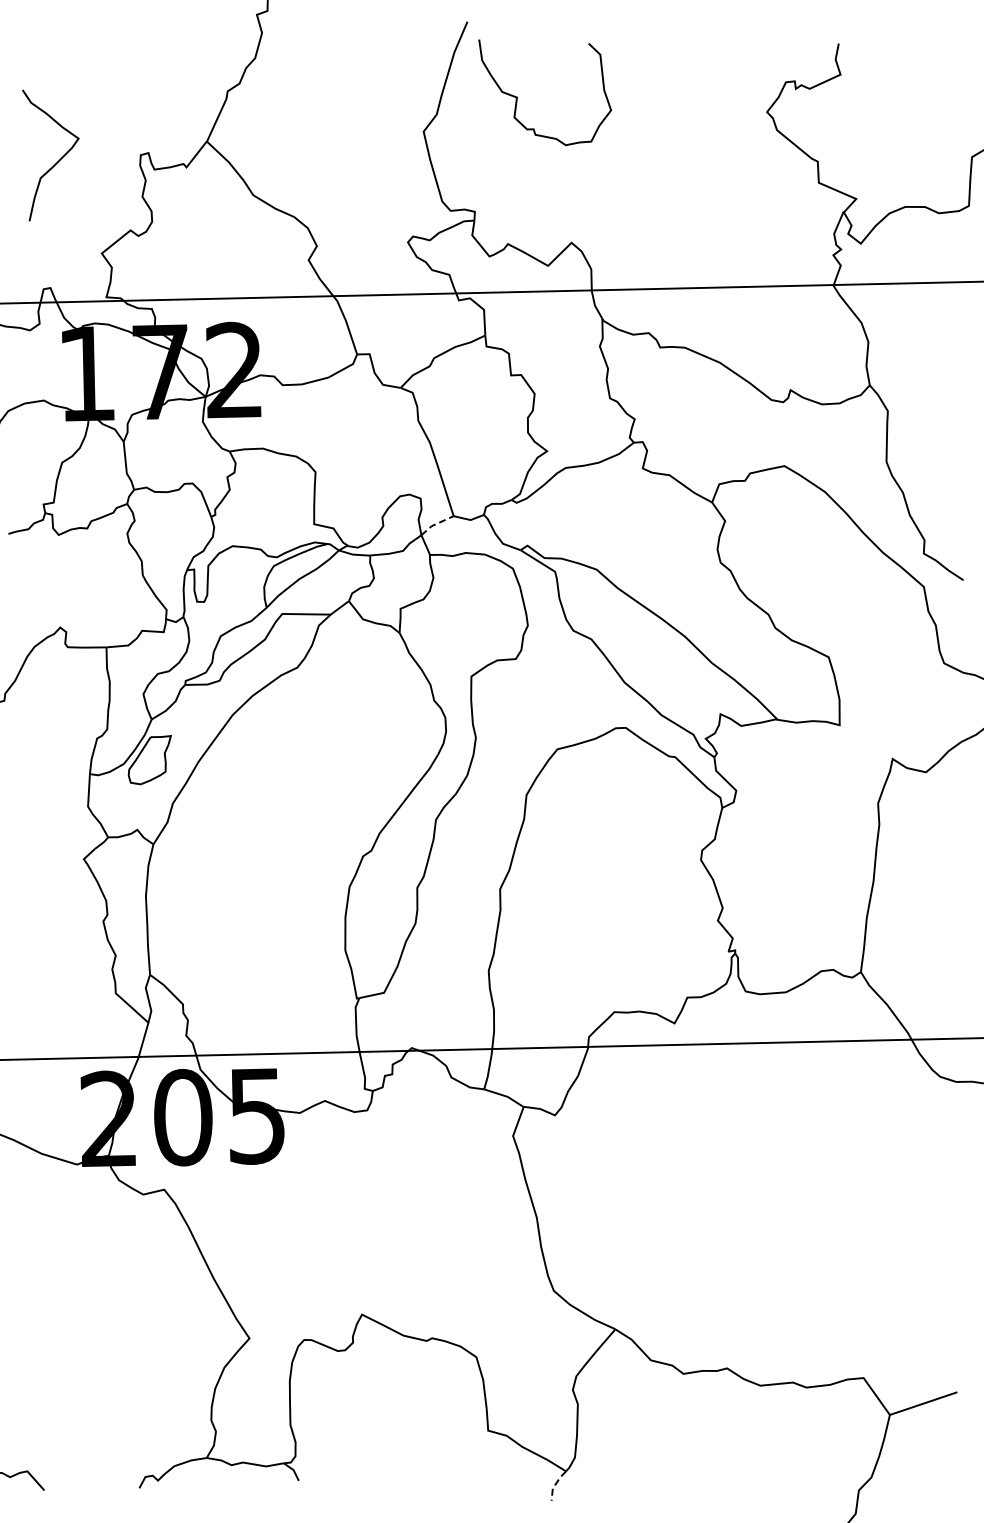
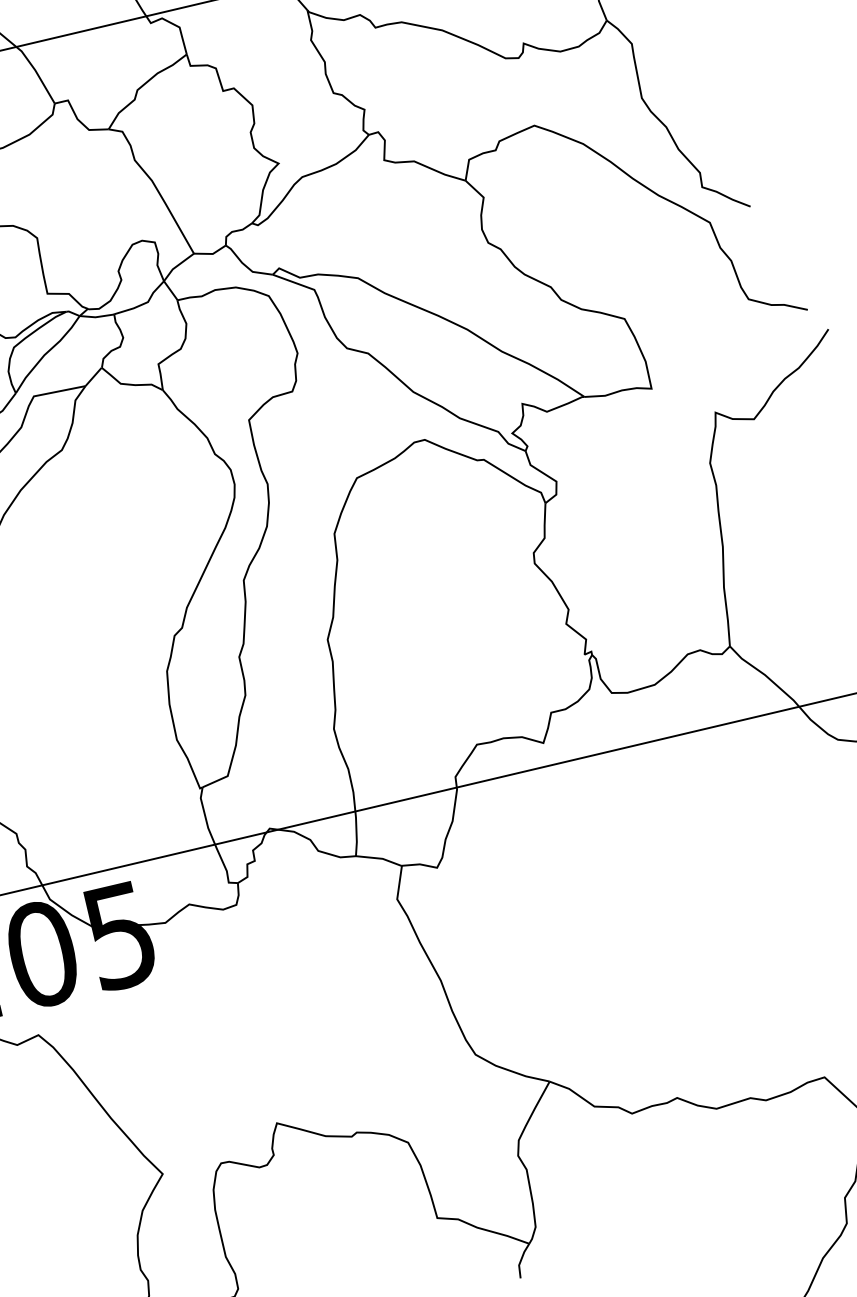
line: (436, 524) -> (177, 266), dashed -> solid
line: (555, 1484) -> (521, 1260), dashed -> solid

